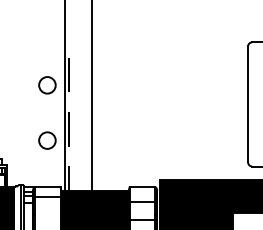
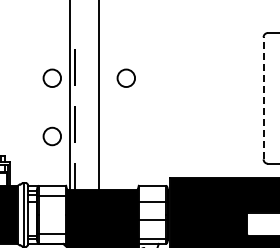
circle: (116, 84) -> (125, 77), added
line: (248, 103) -> (263, 97), solid -> dashed

